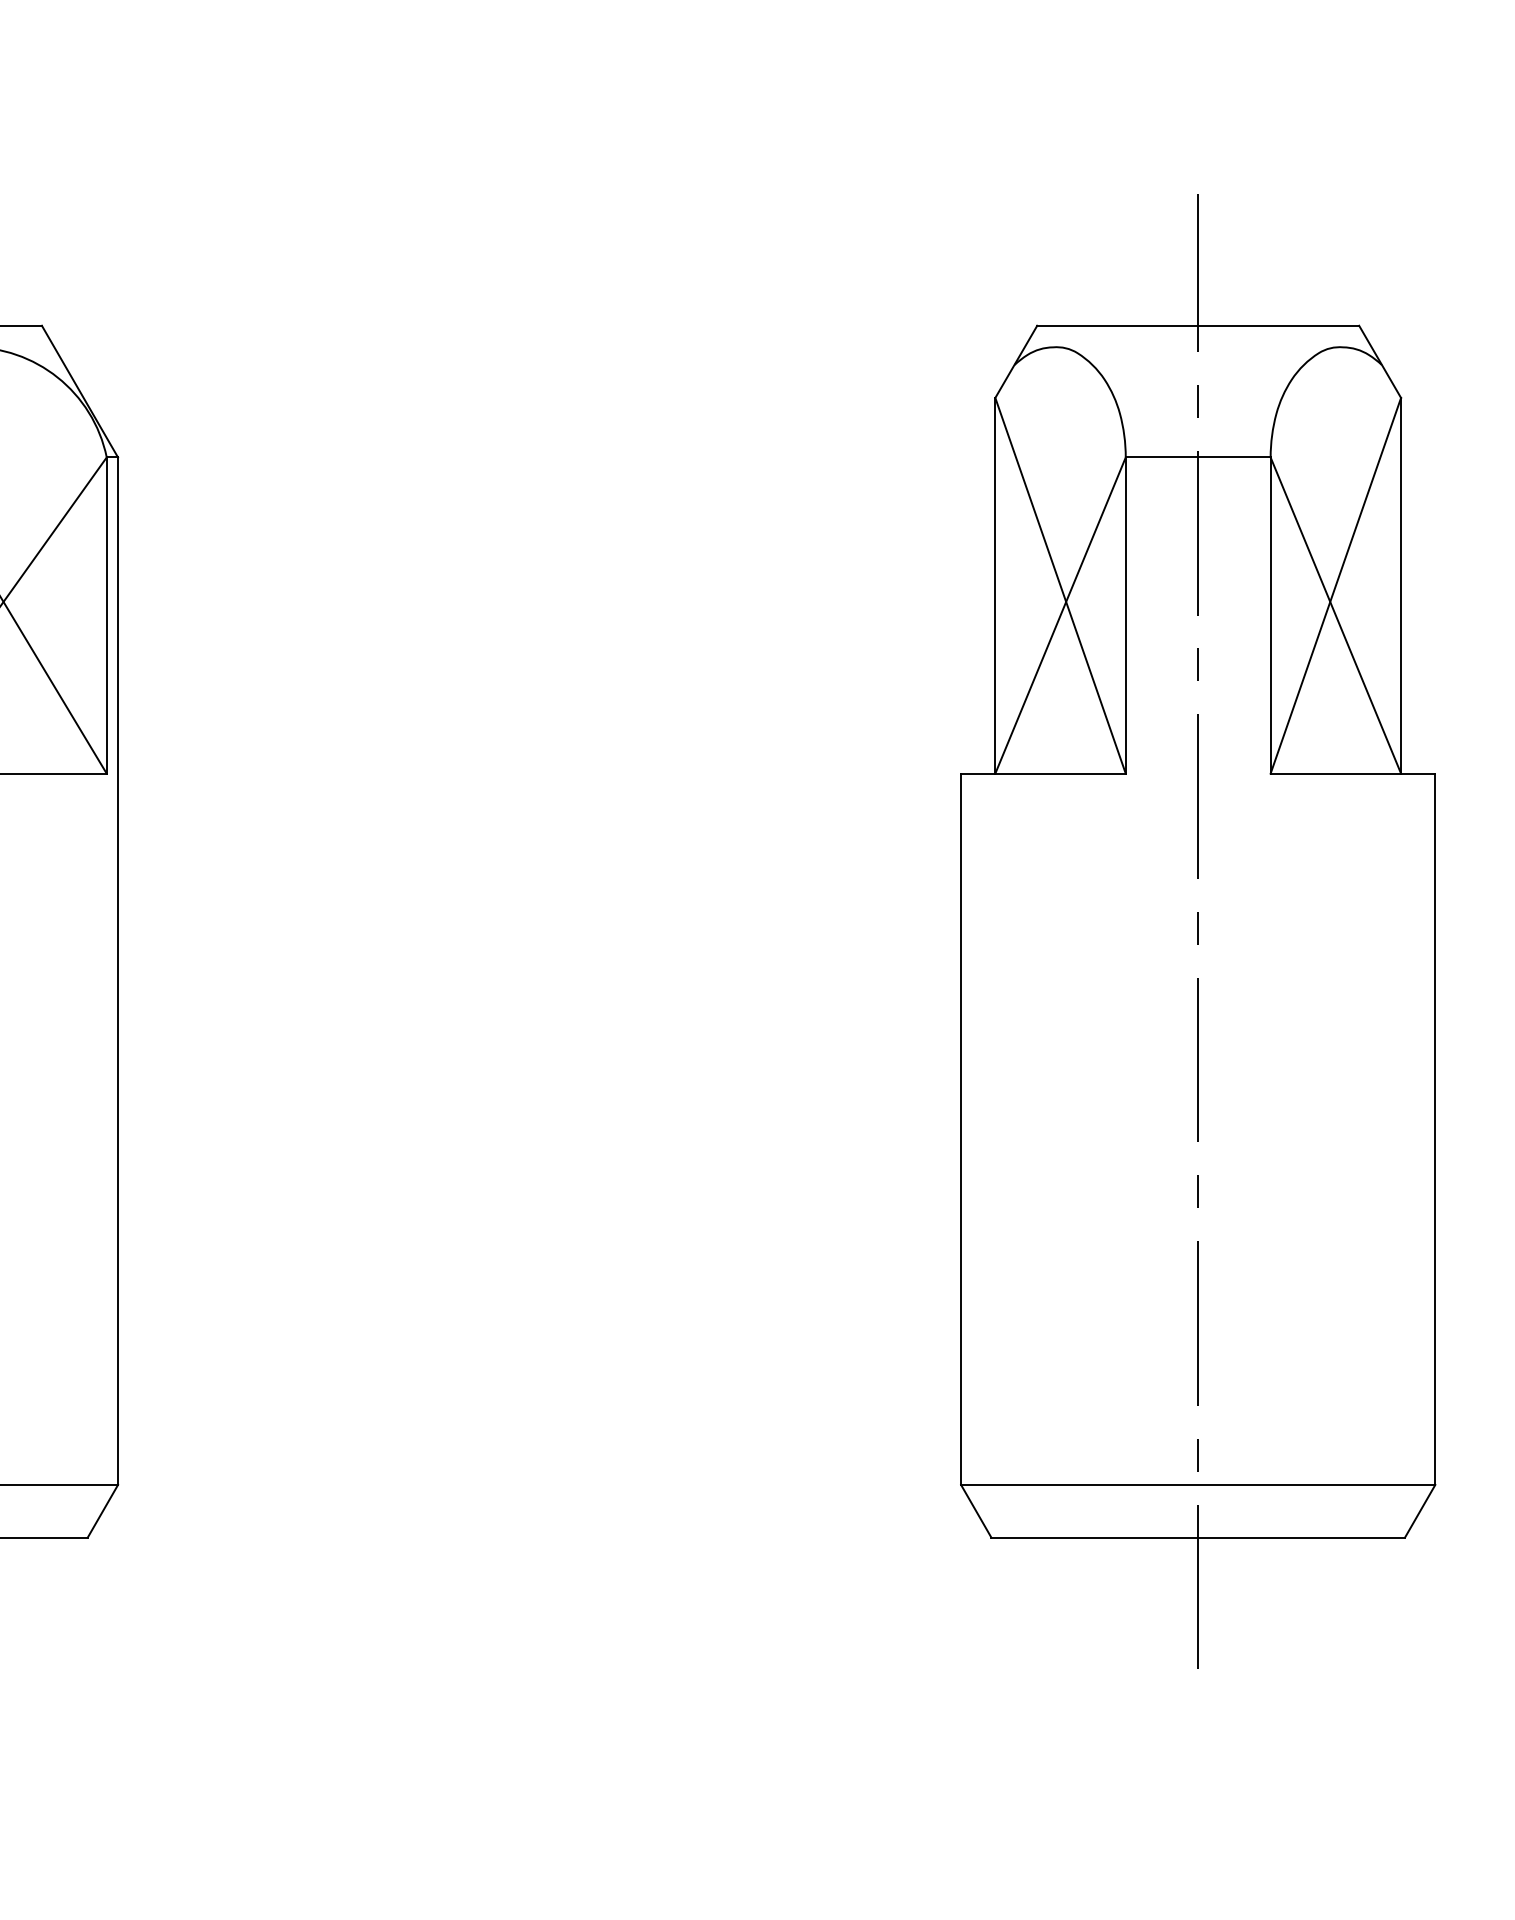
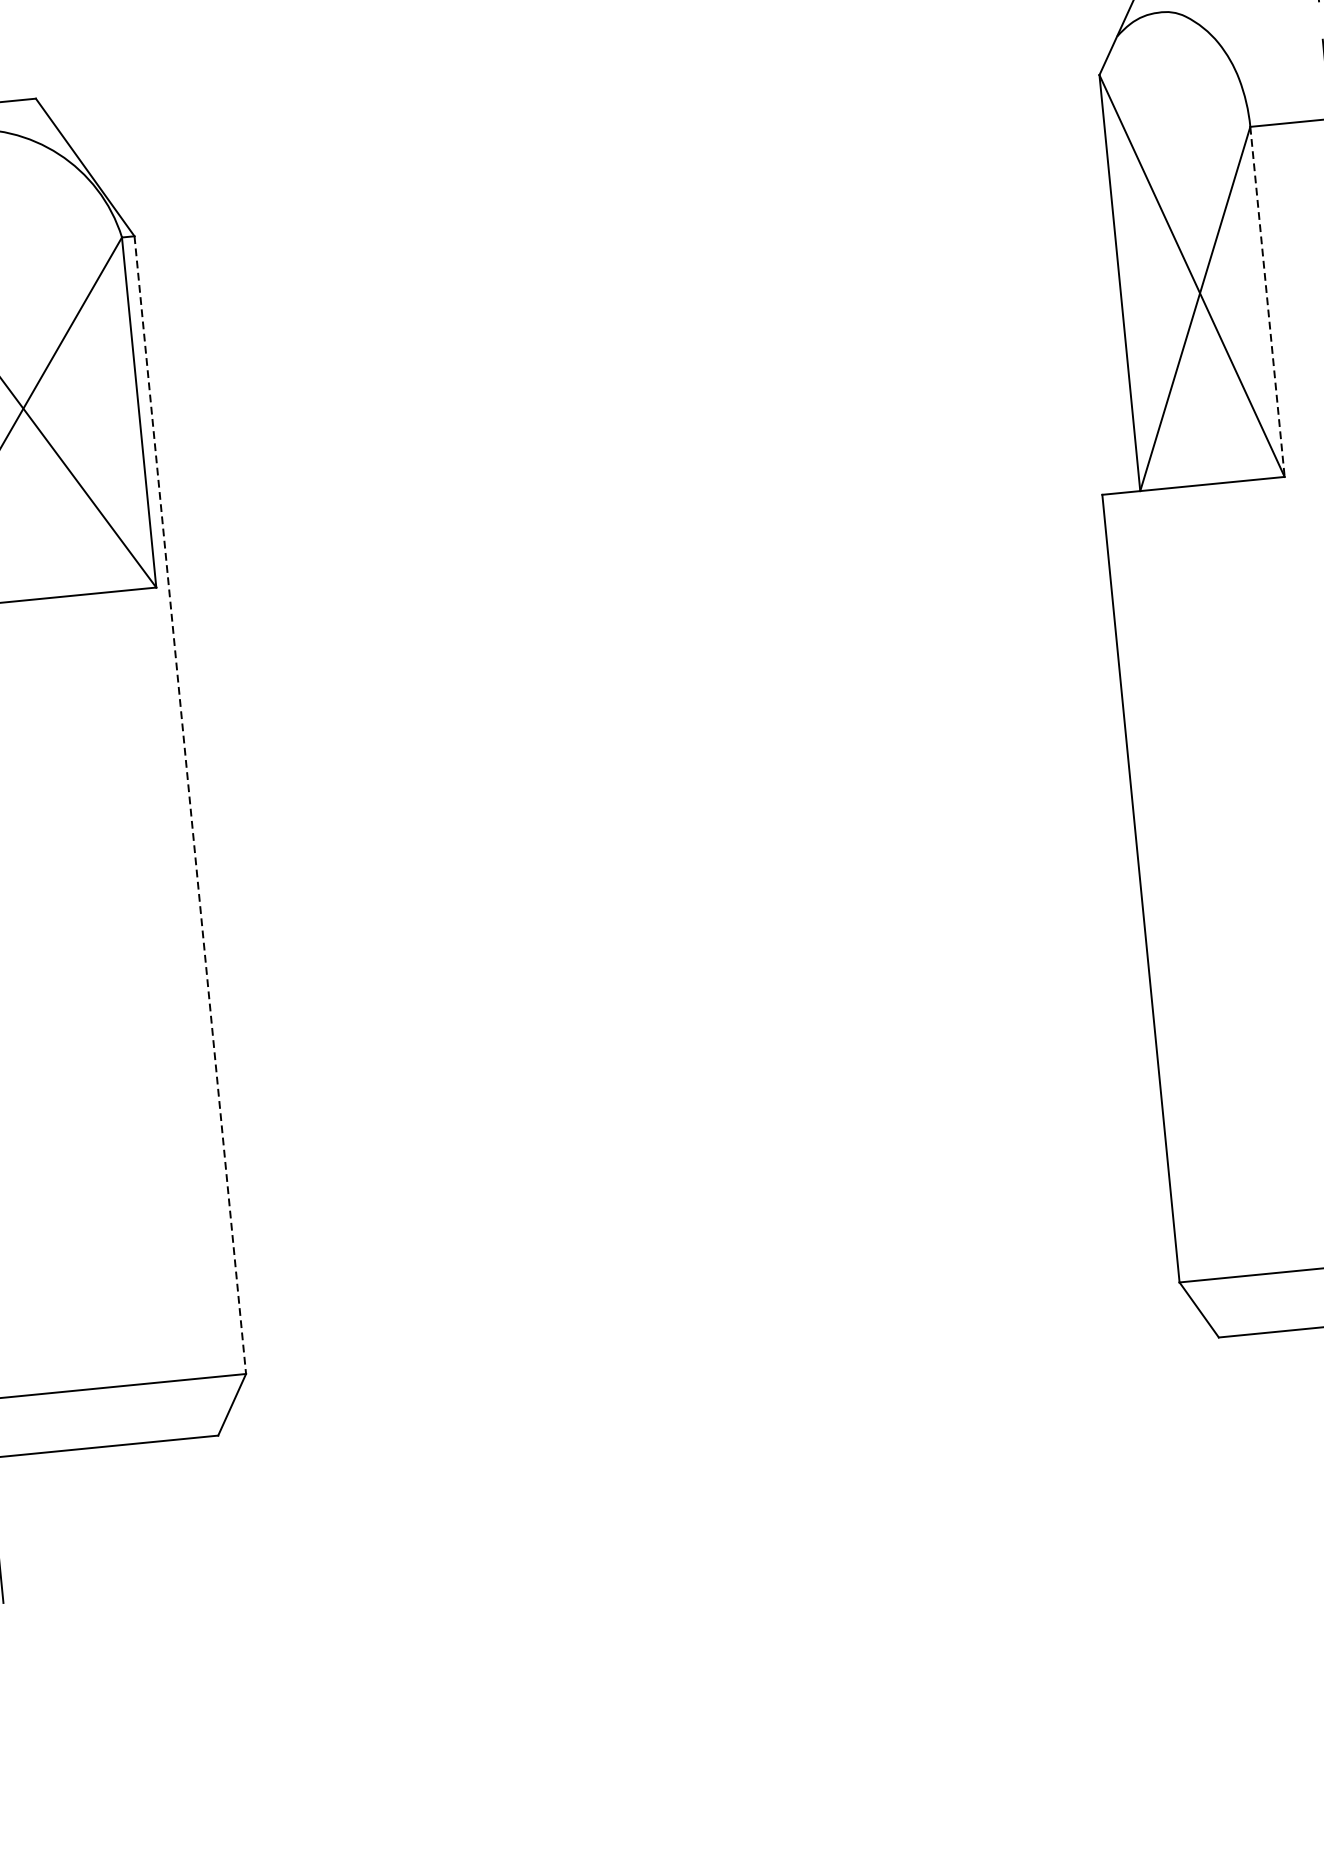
line: (1125, 616) -> (1267, 302), solid -> dashed
line: (118, 971) -> (190, 805), solid -> dashed

